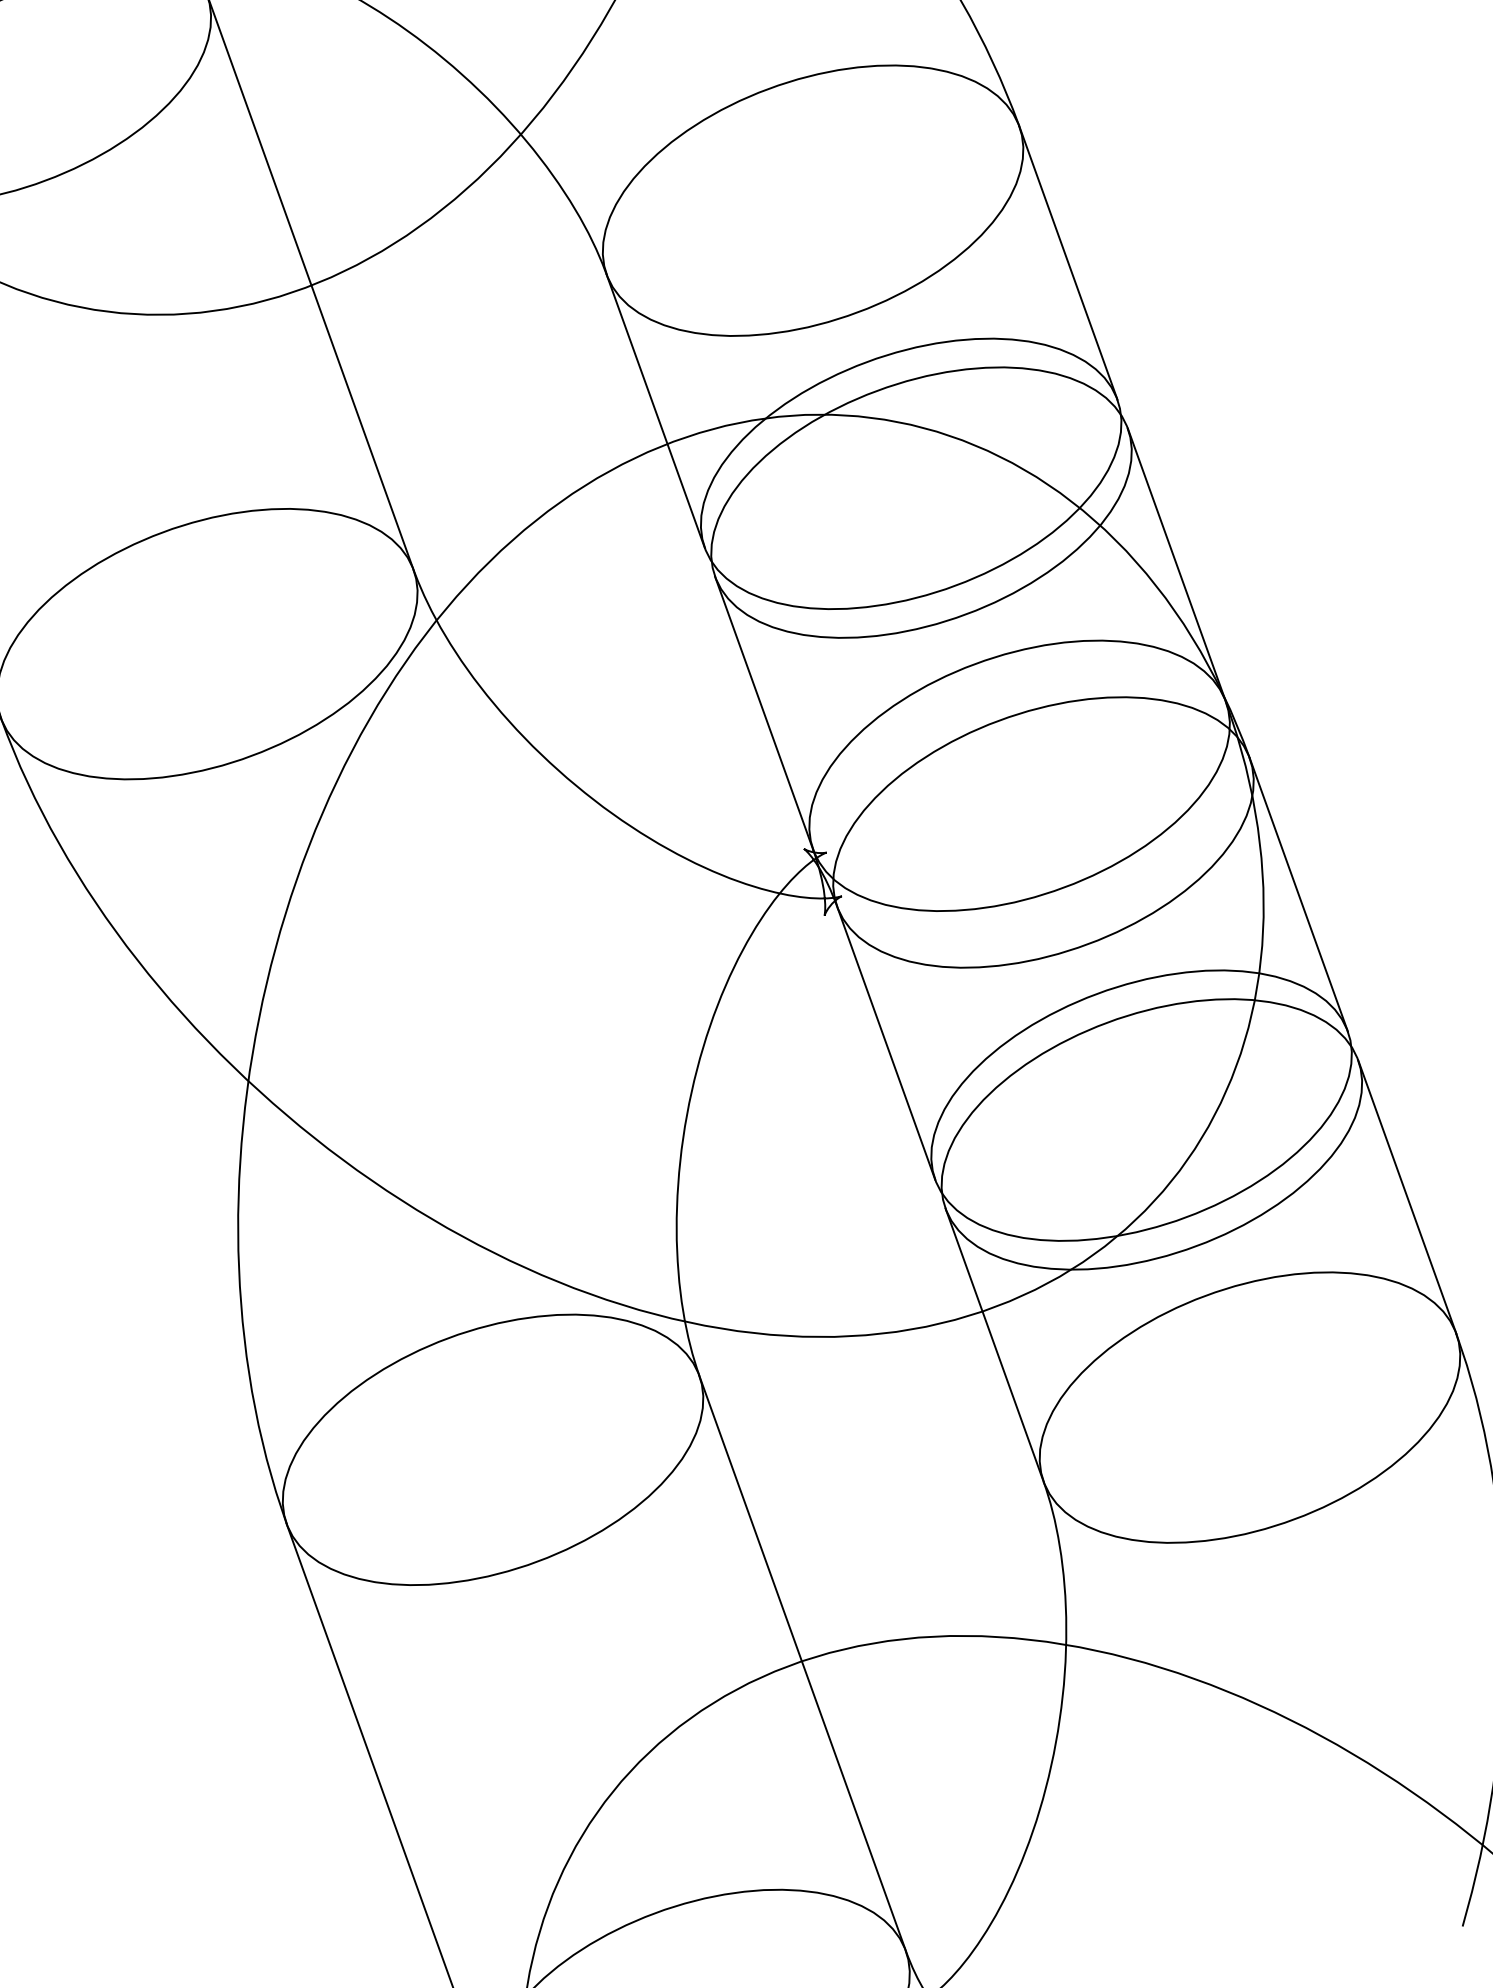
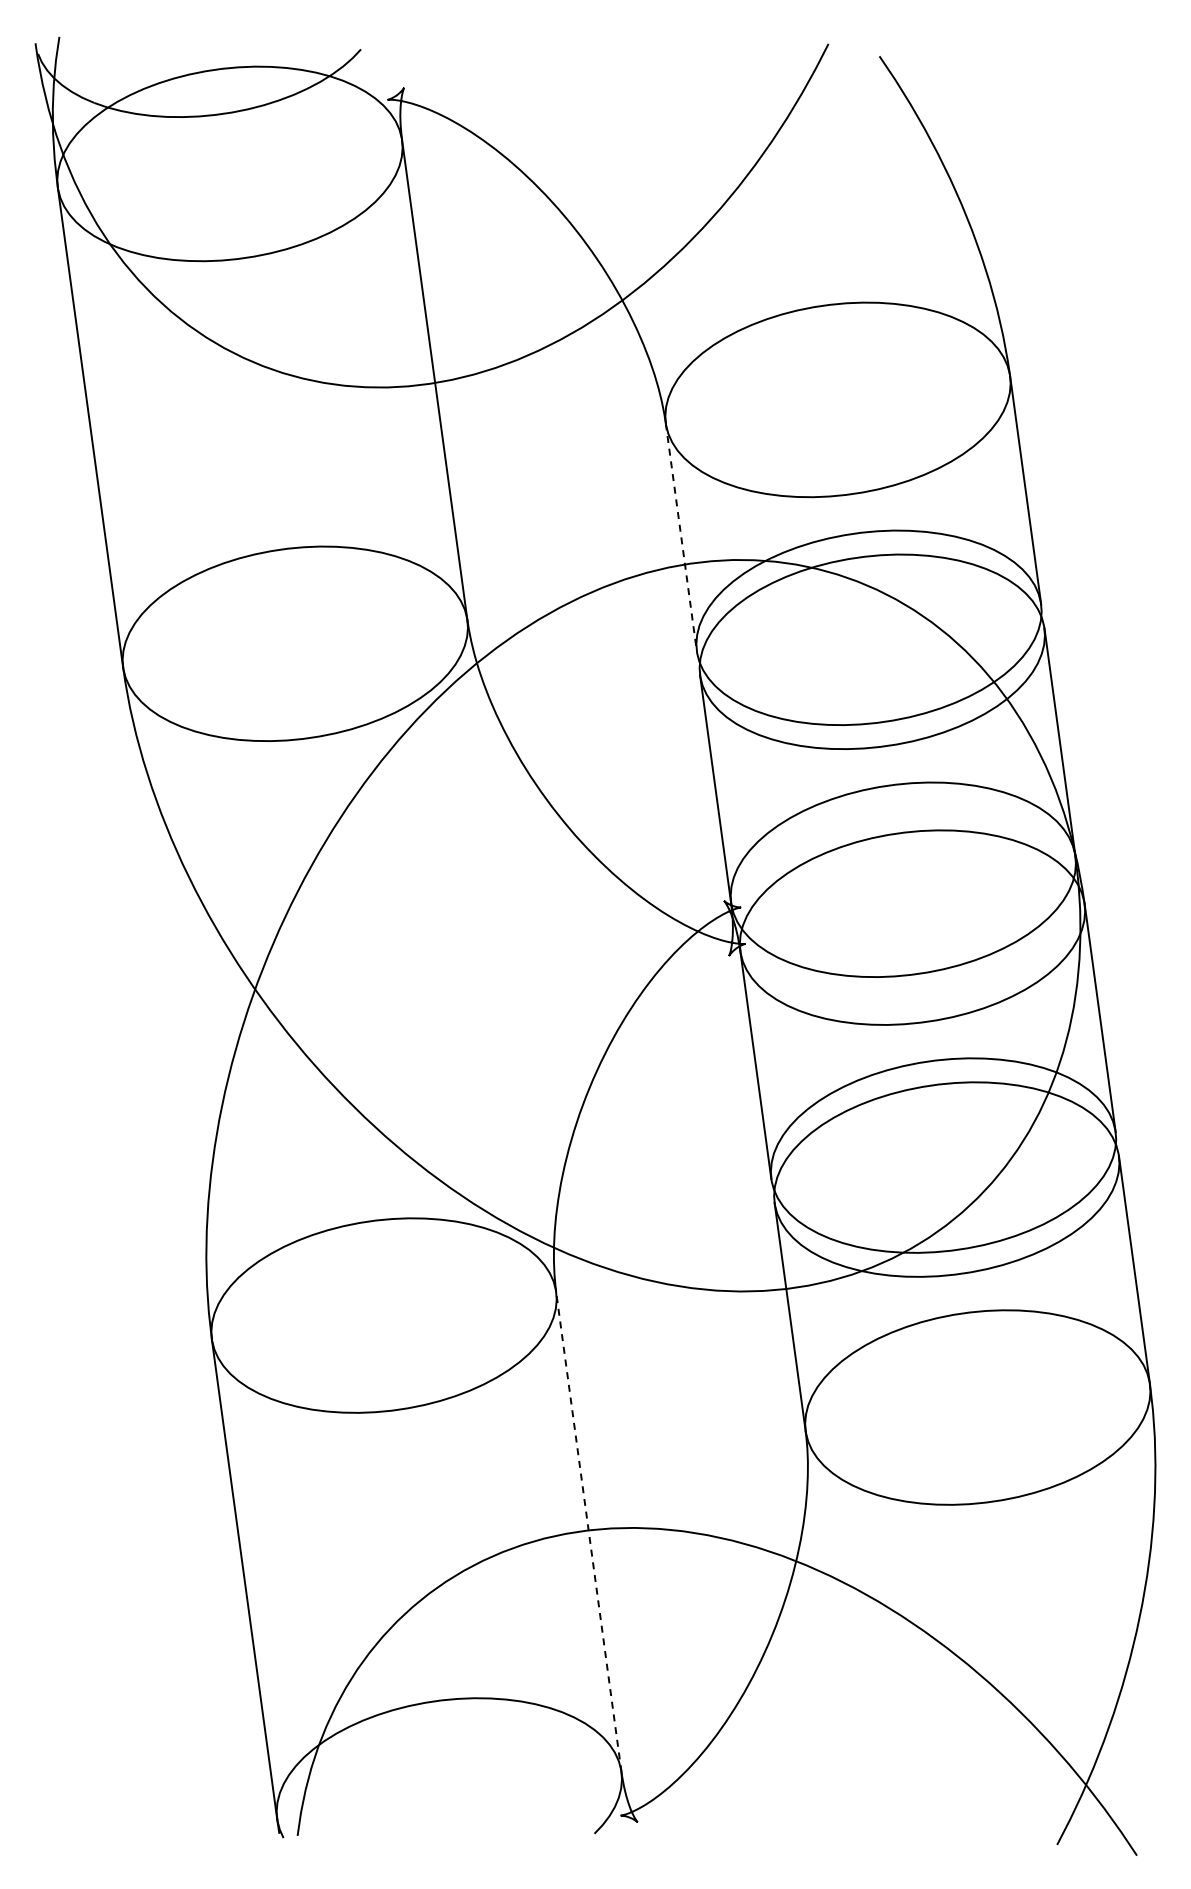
line: (656, 411) -> (681, 537), solid -> dashed
line: (802, 1662) -> (588, 1531), solid -> dashed

